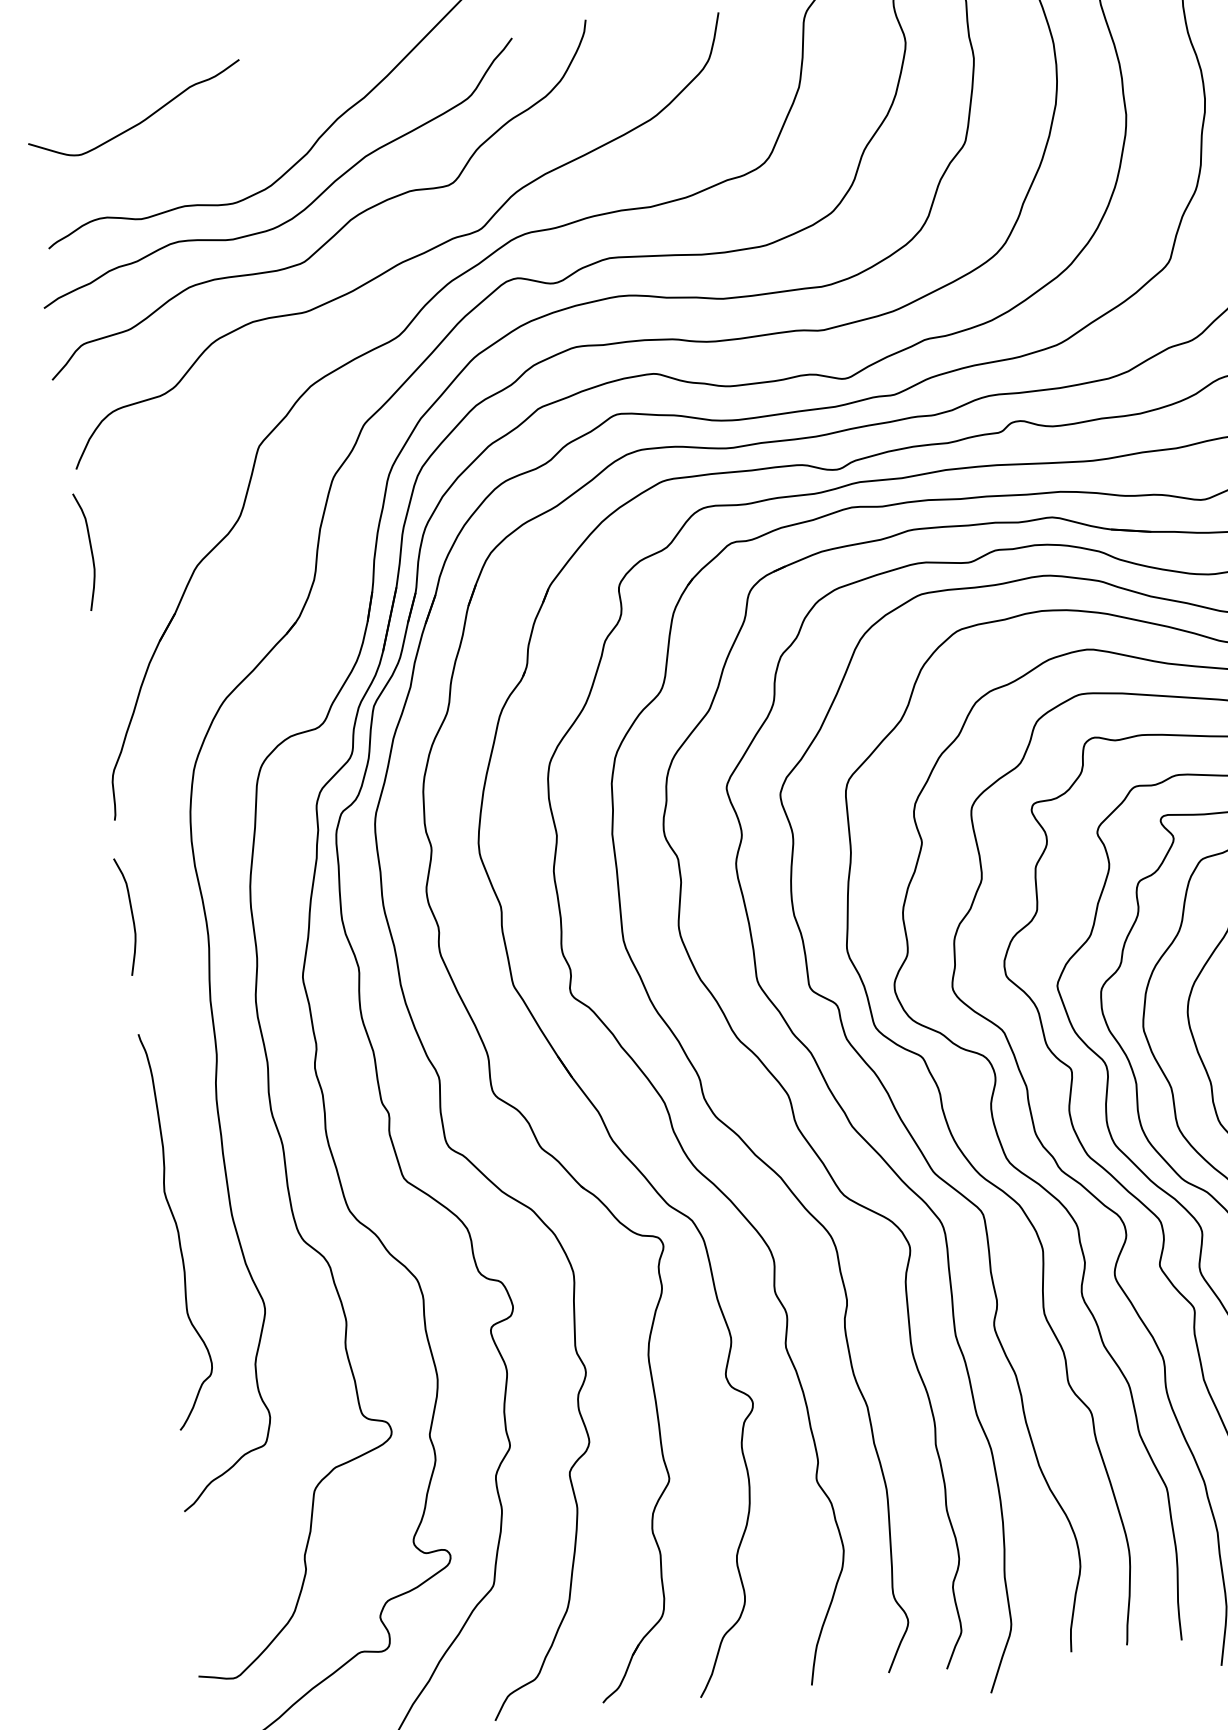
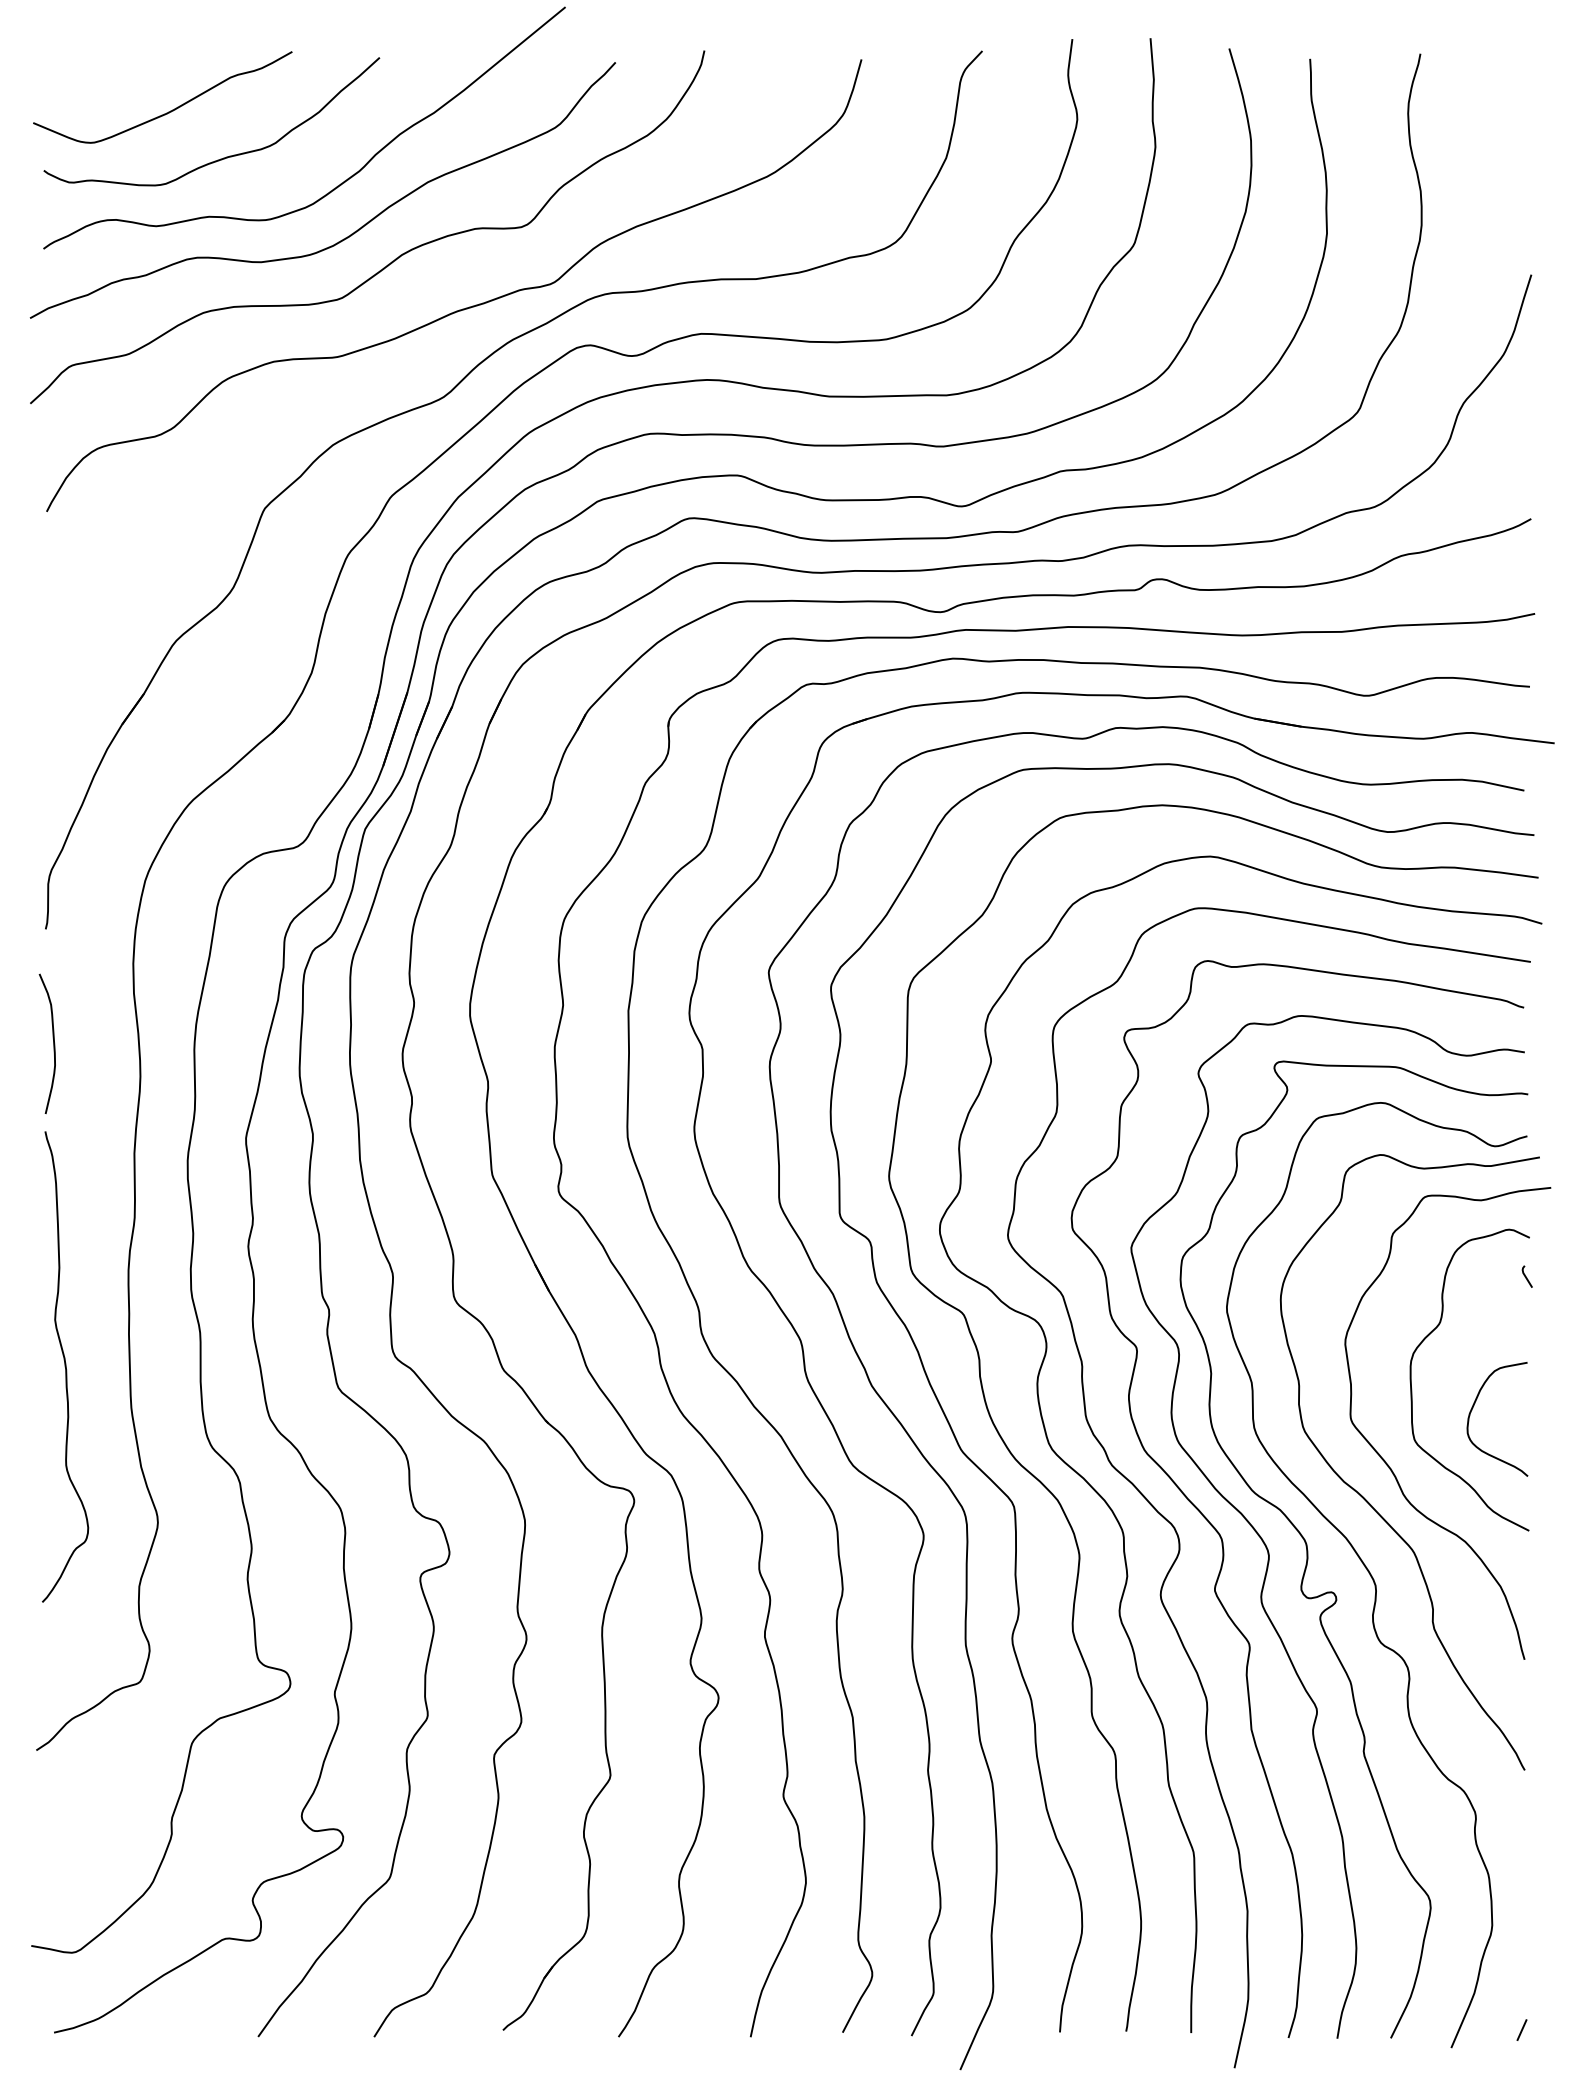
curve: (191, 155) -> (223, 157), added
curve: (91, 550) -> (53, 609), removed
curve: (177, 1229) -> (65, 1366), moved

